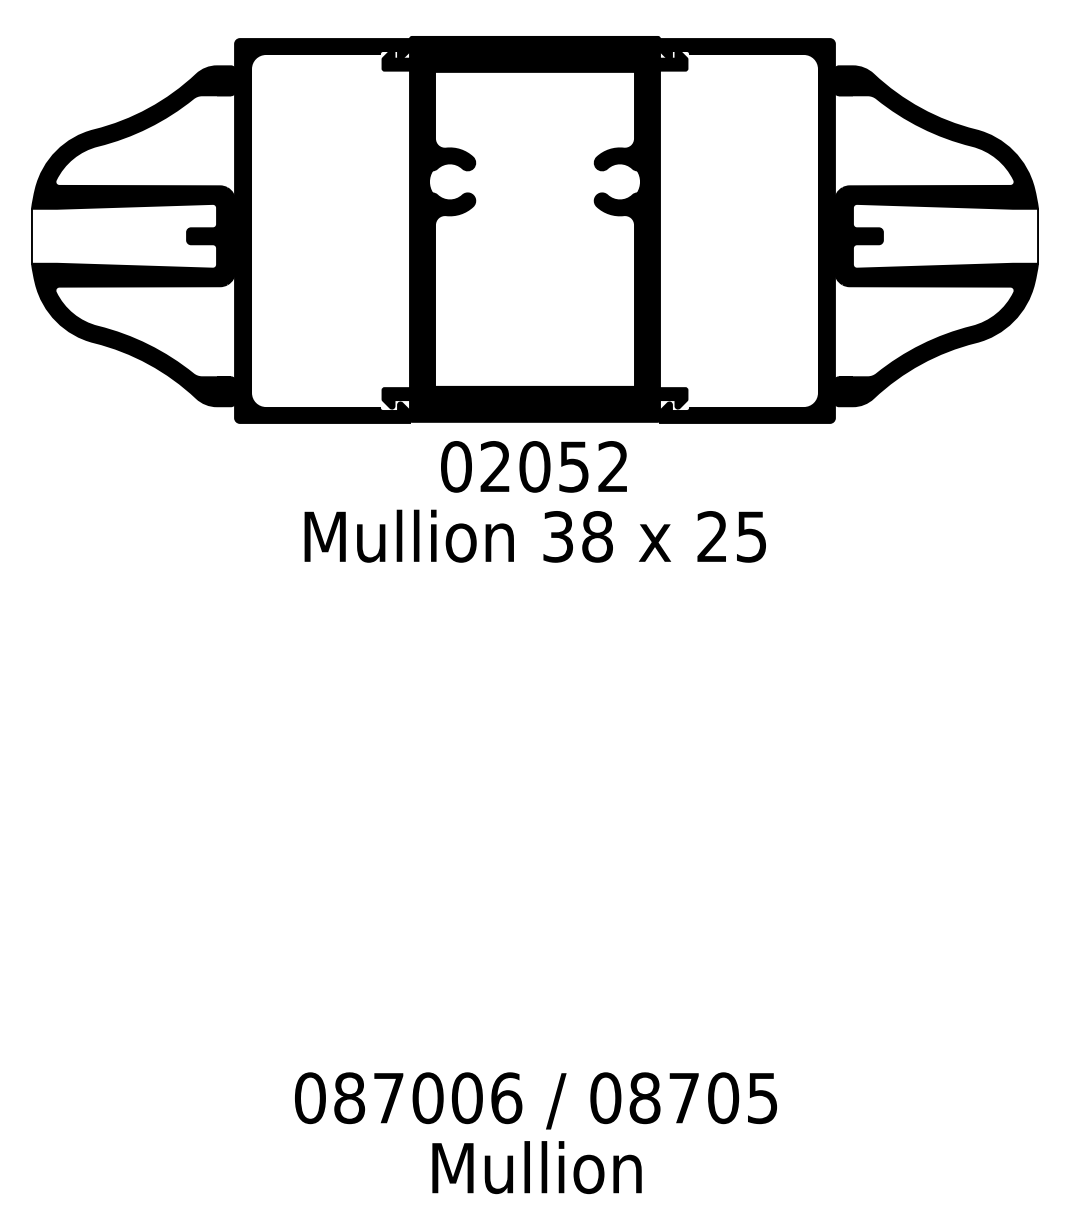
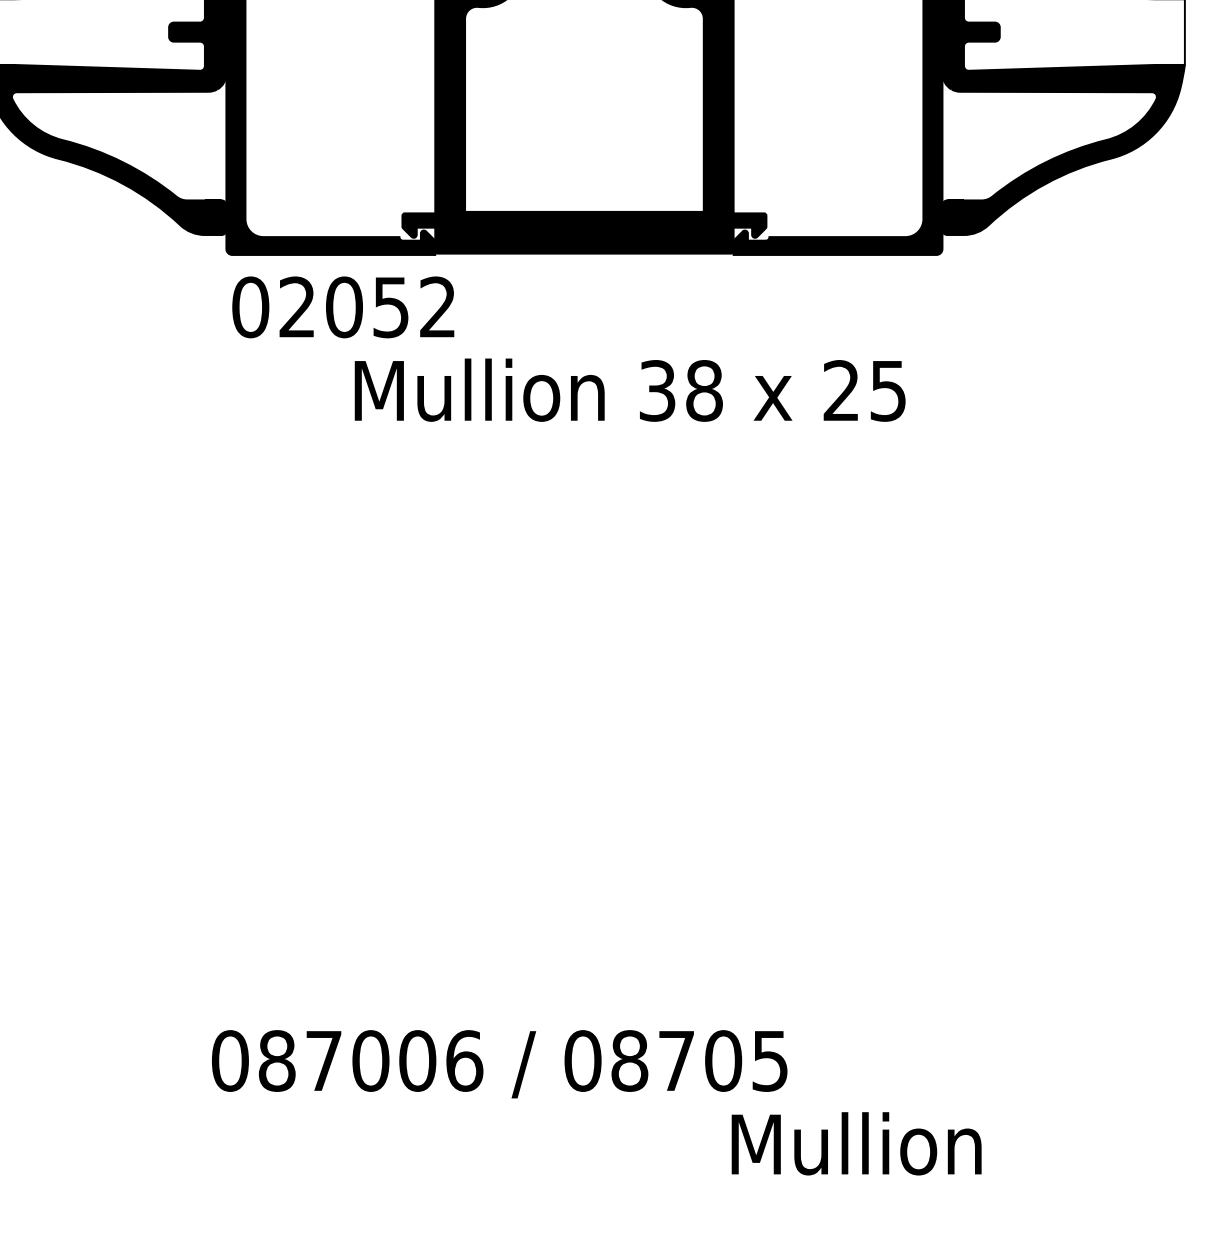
text: (533, 466) -> (342, 306), moved
text: (534, 535) -> (629, 389), moved
text: (535, 1100) -> (499, 1063), moved
text: (536, 1167) -> (856, 1143), moved

